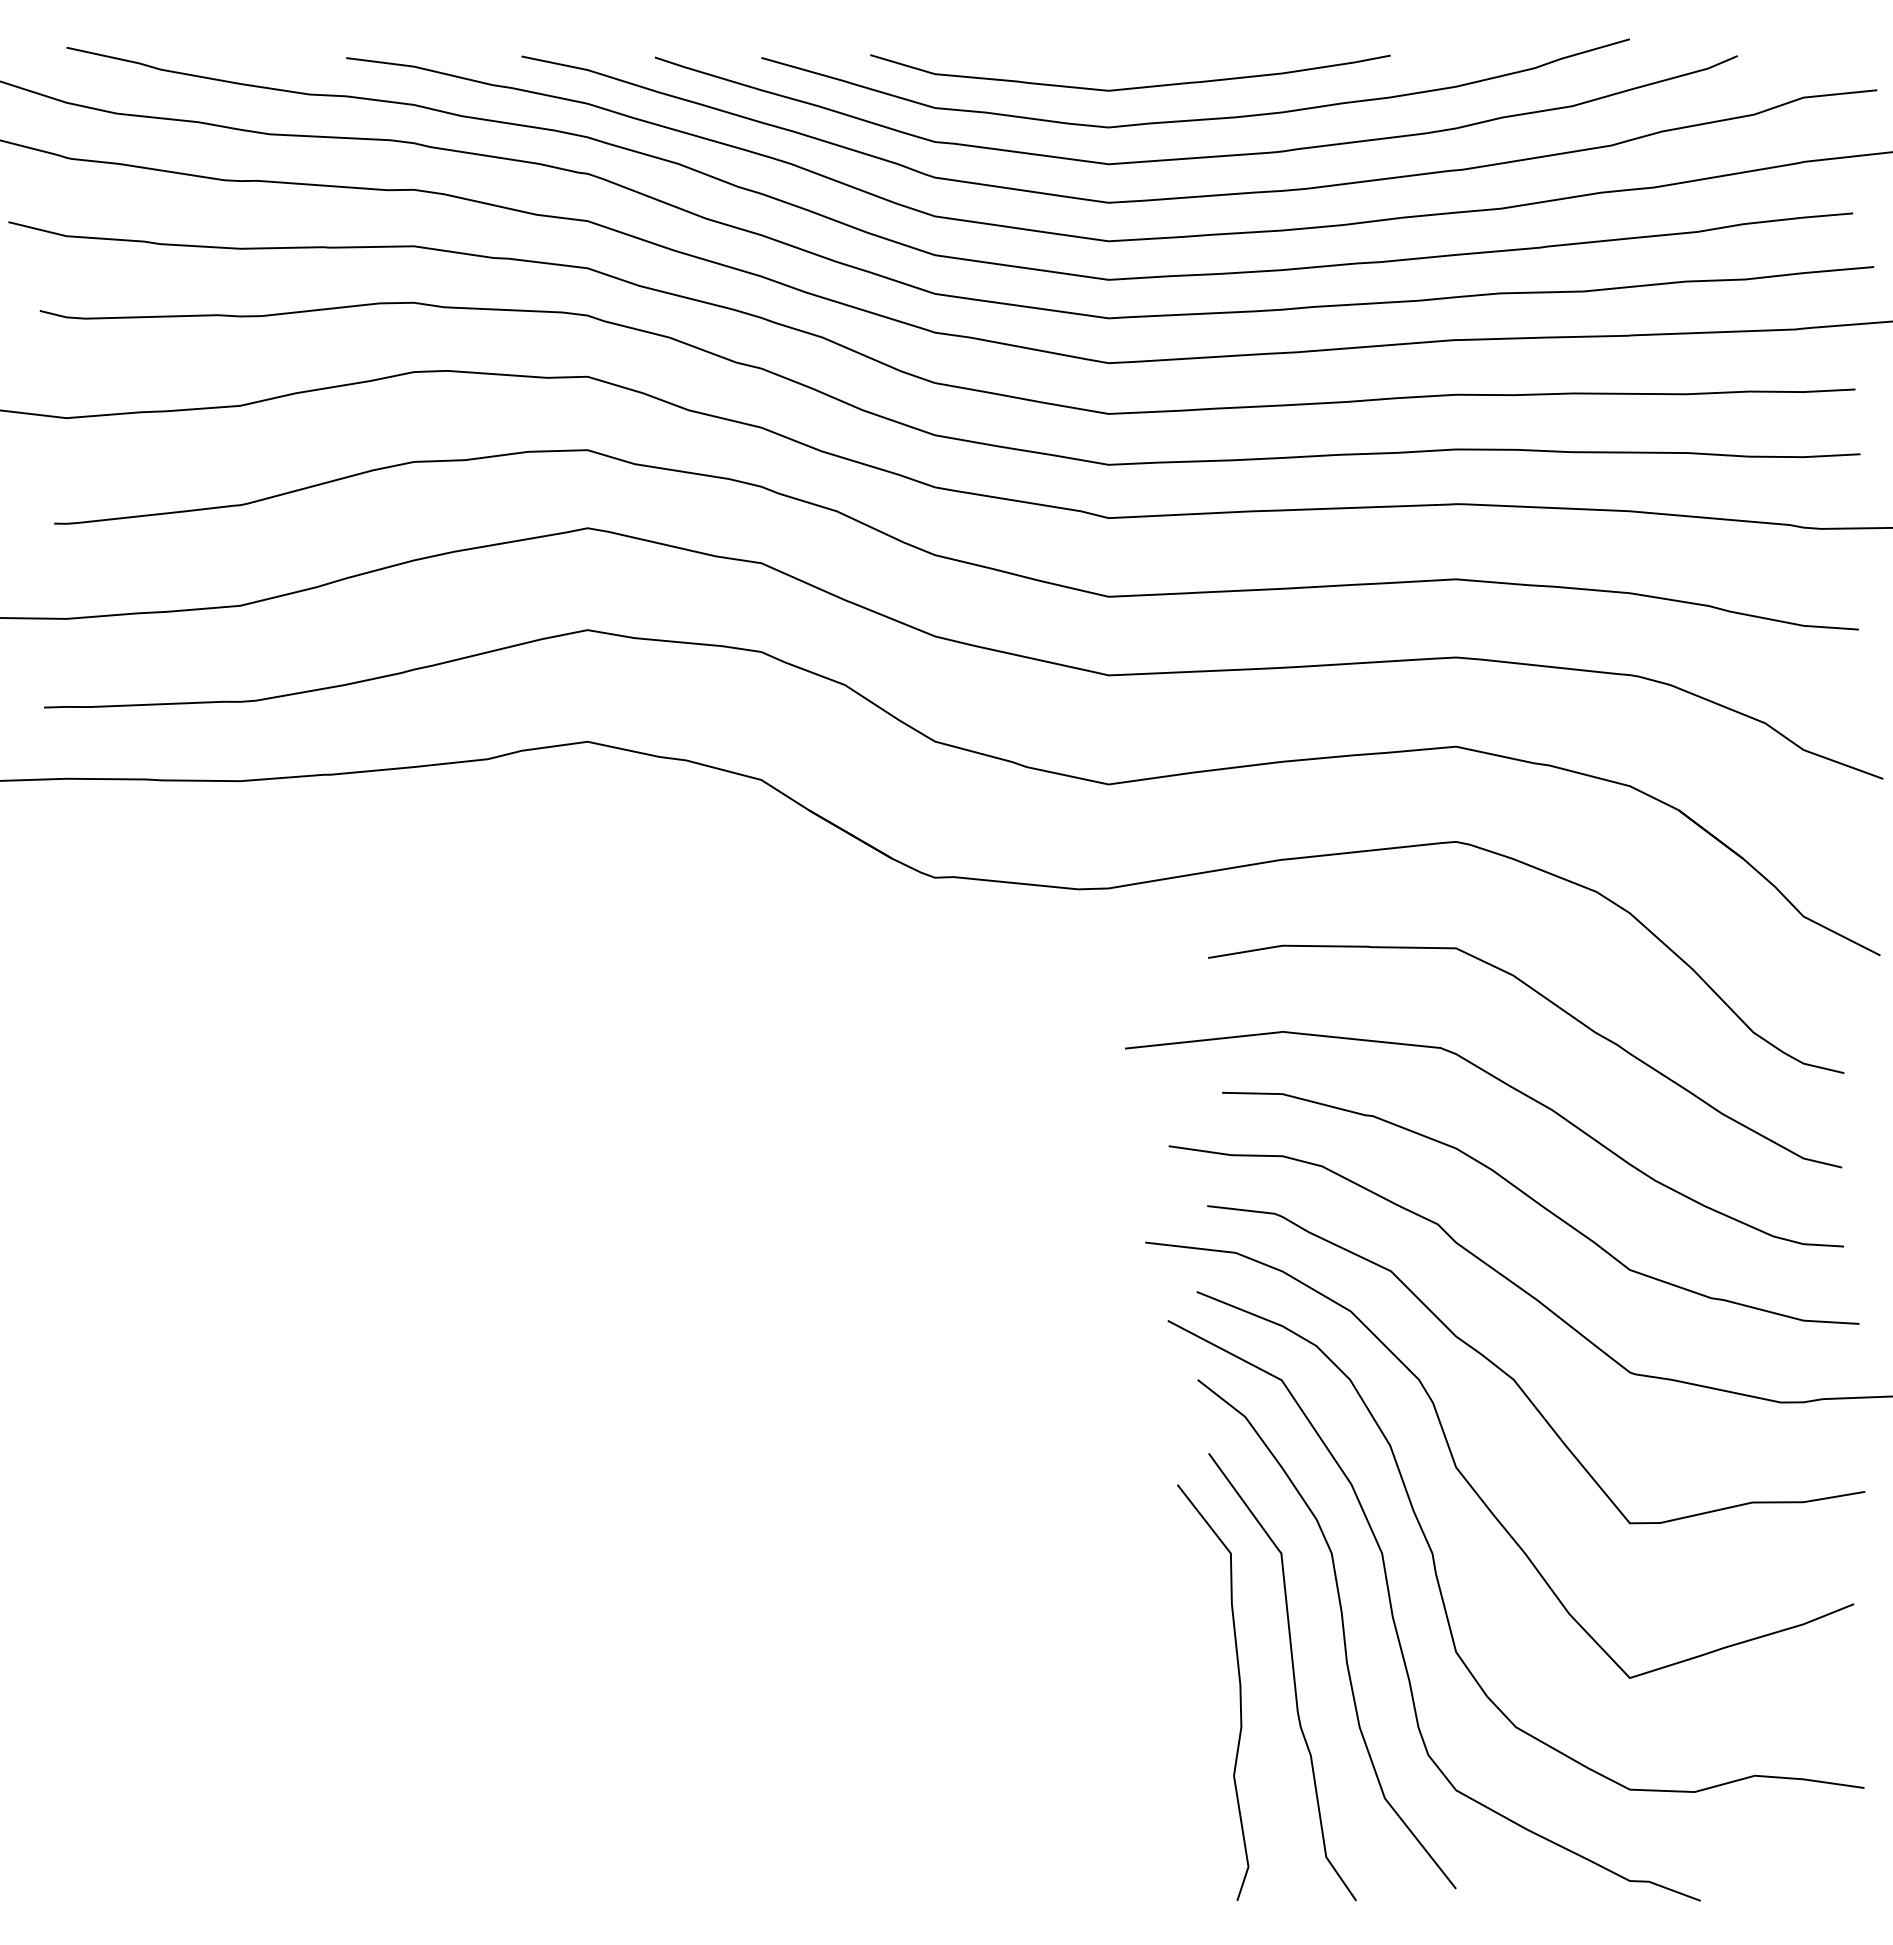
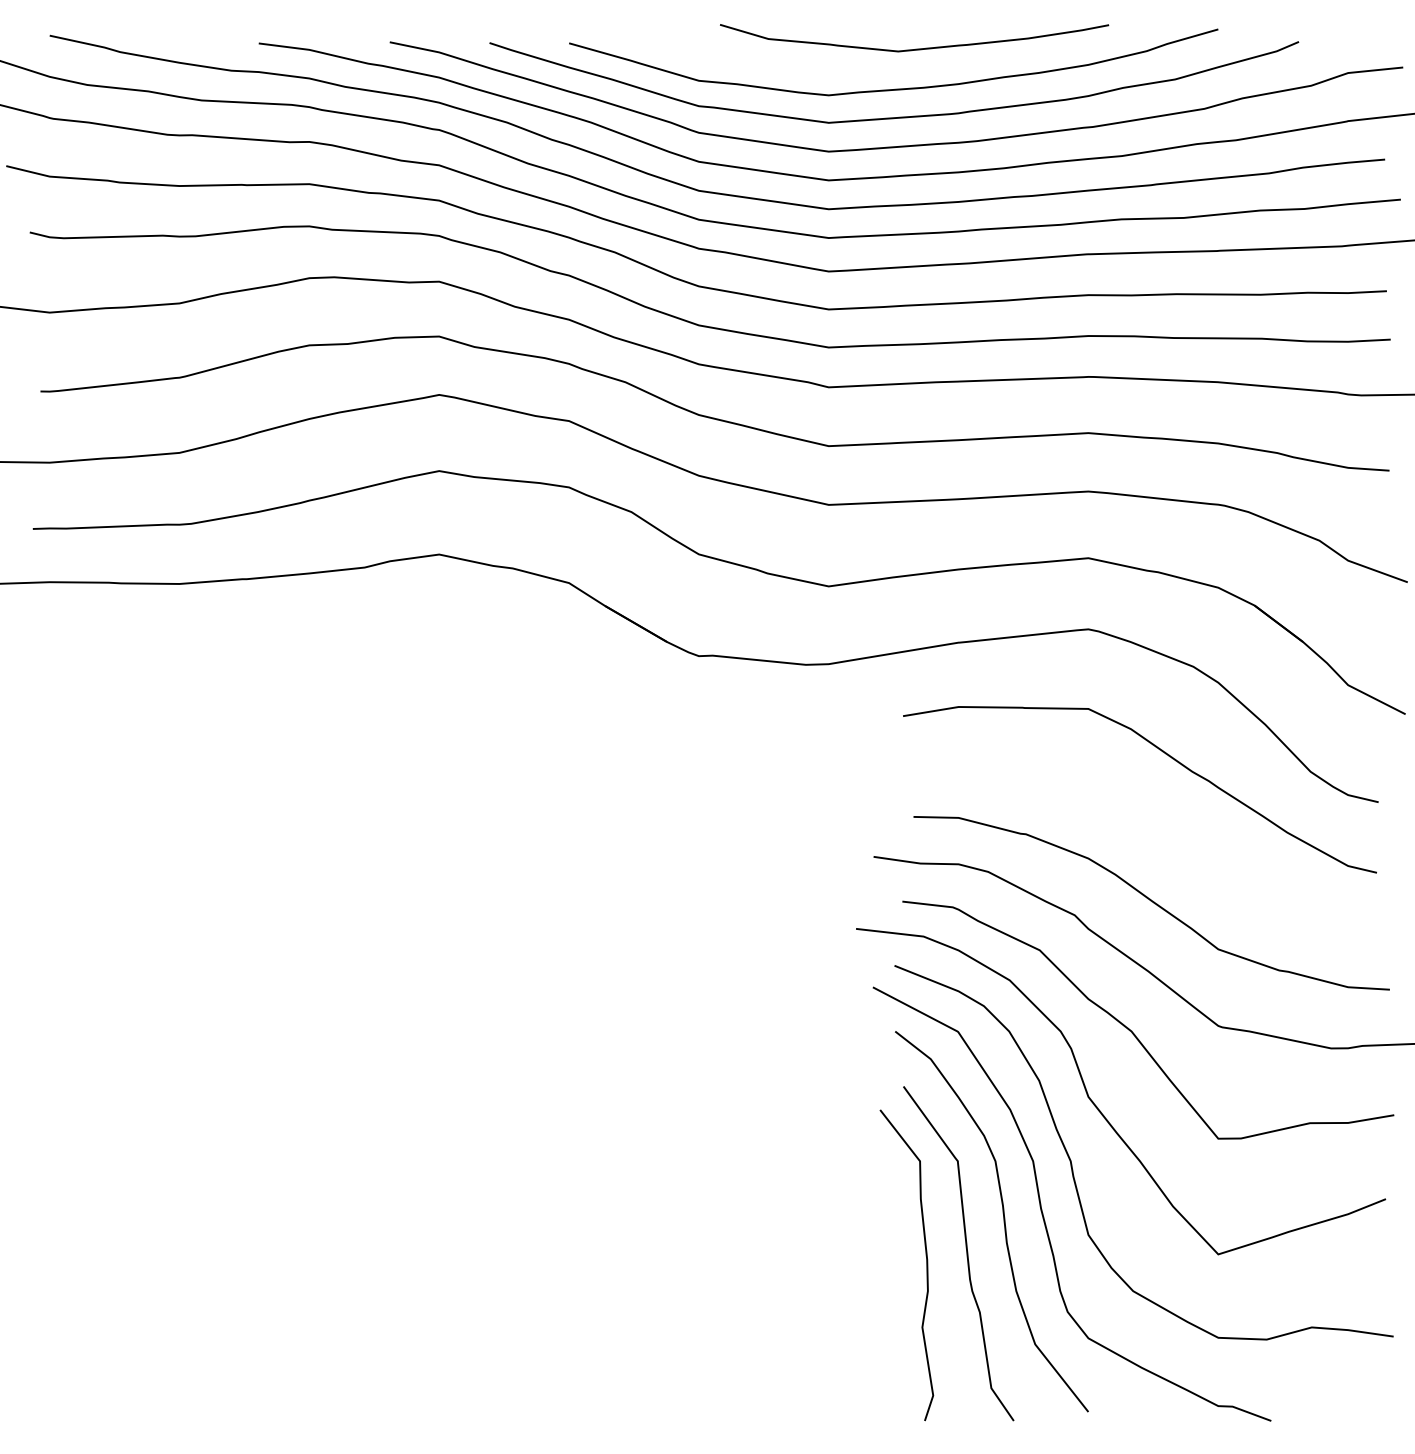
curve: (1130, 87) -> (914, 49), moved
curve: (1511, 1088) -> (1129, 813), removed

